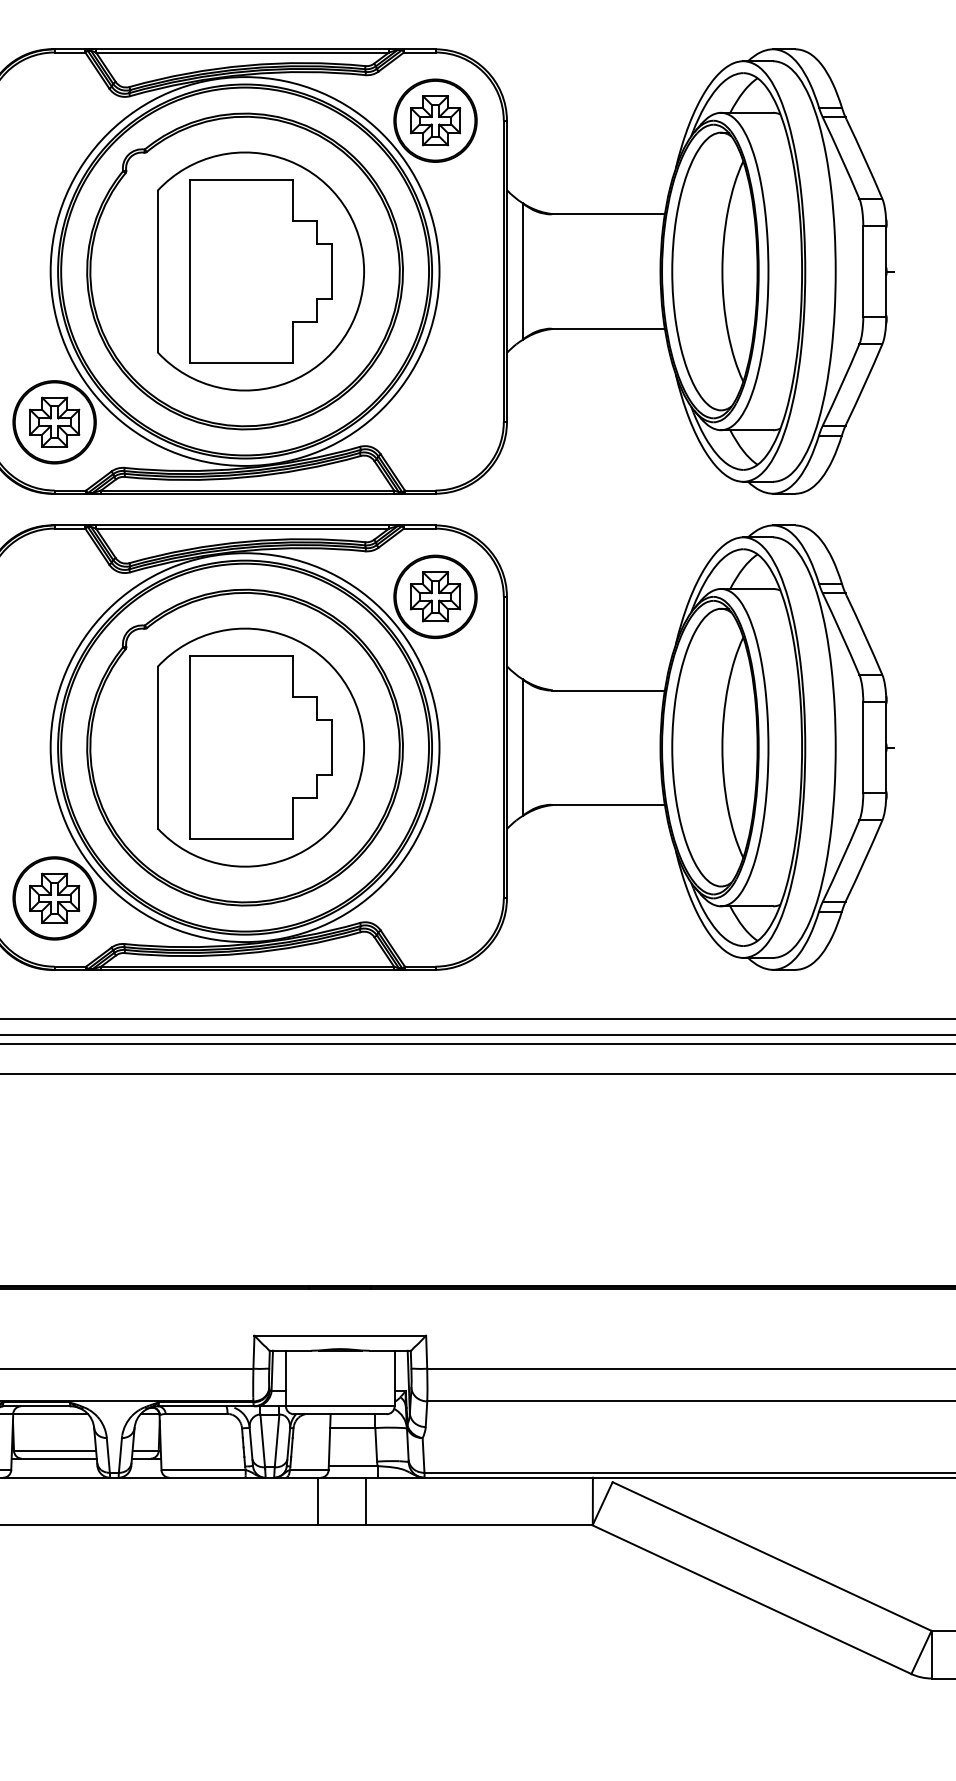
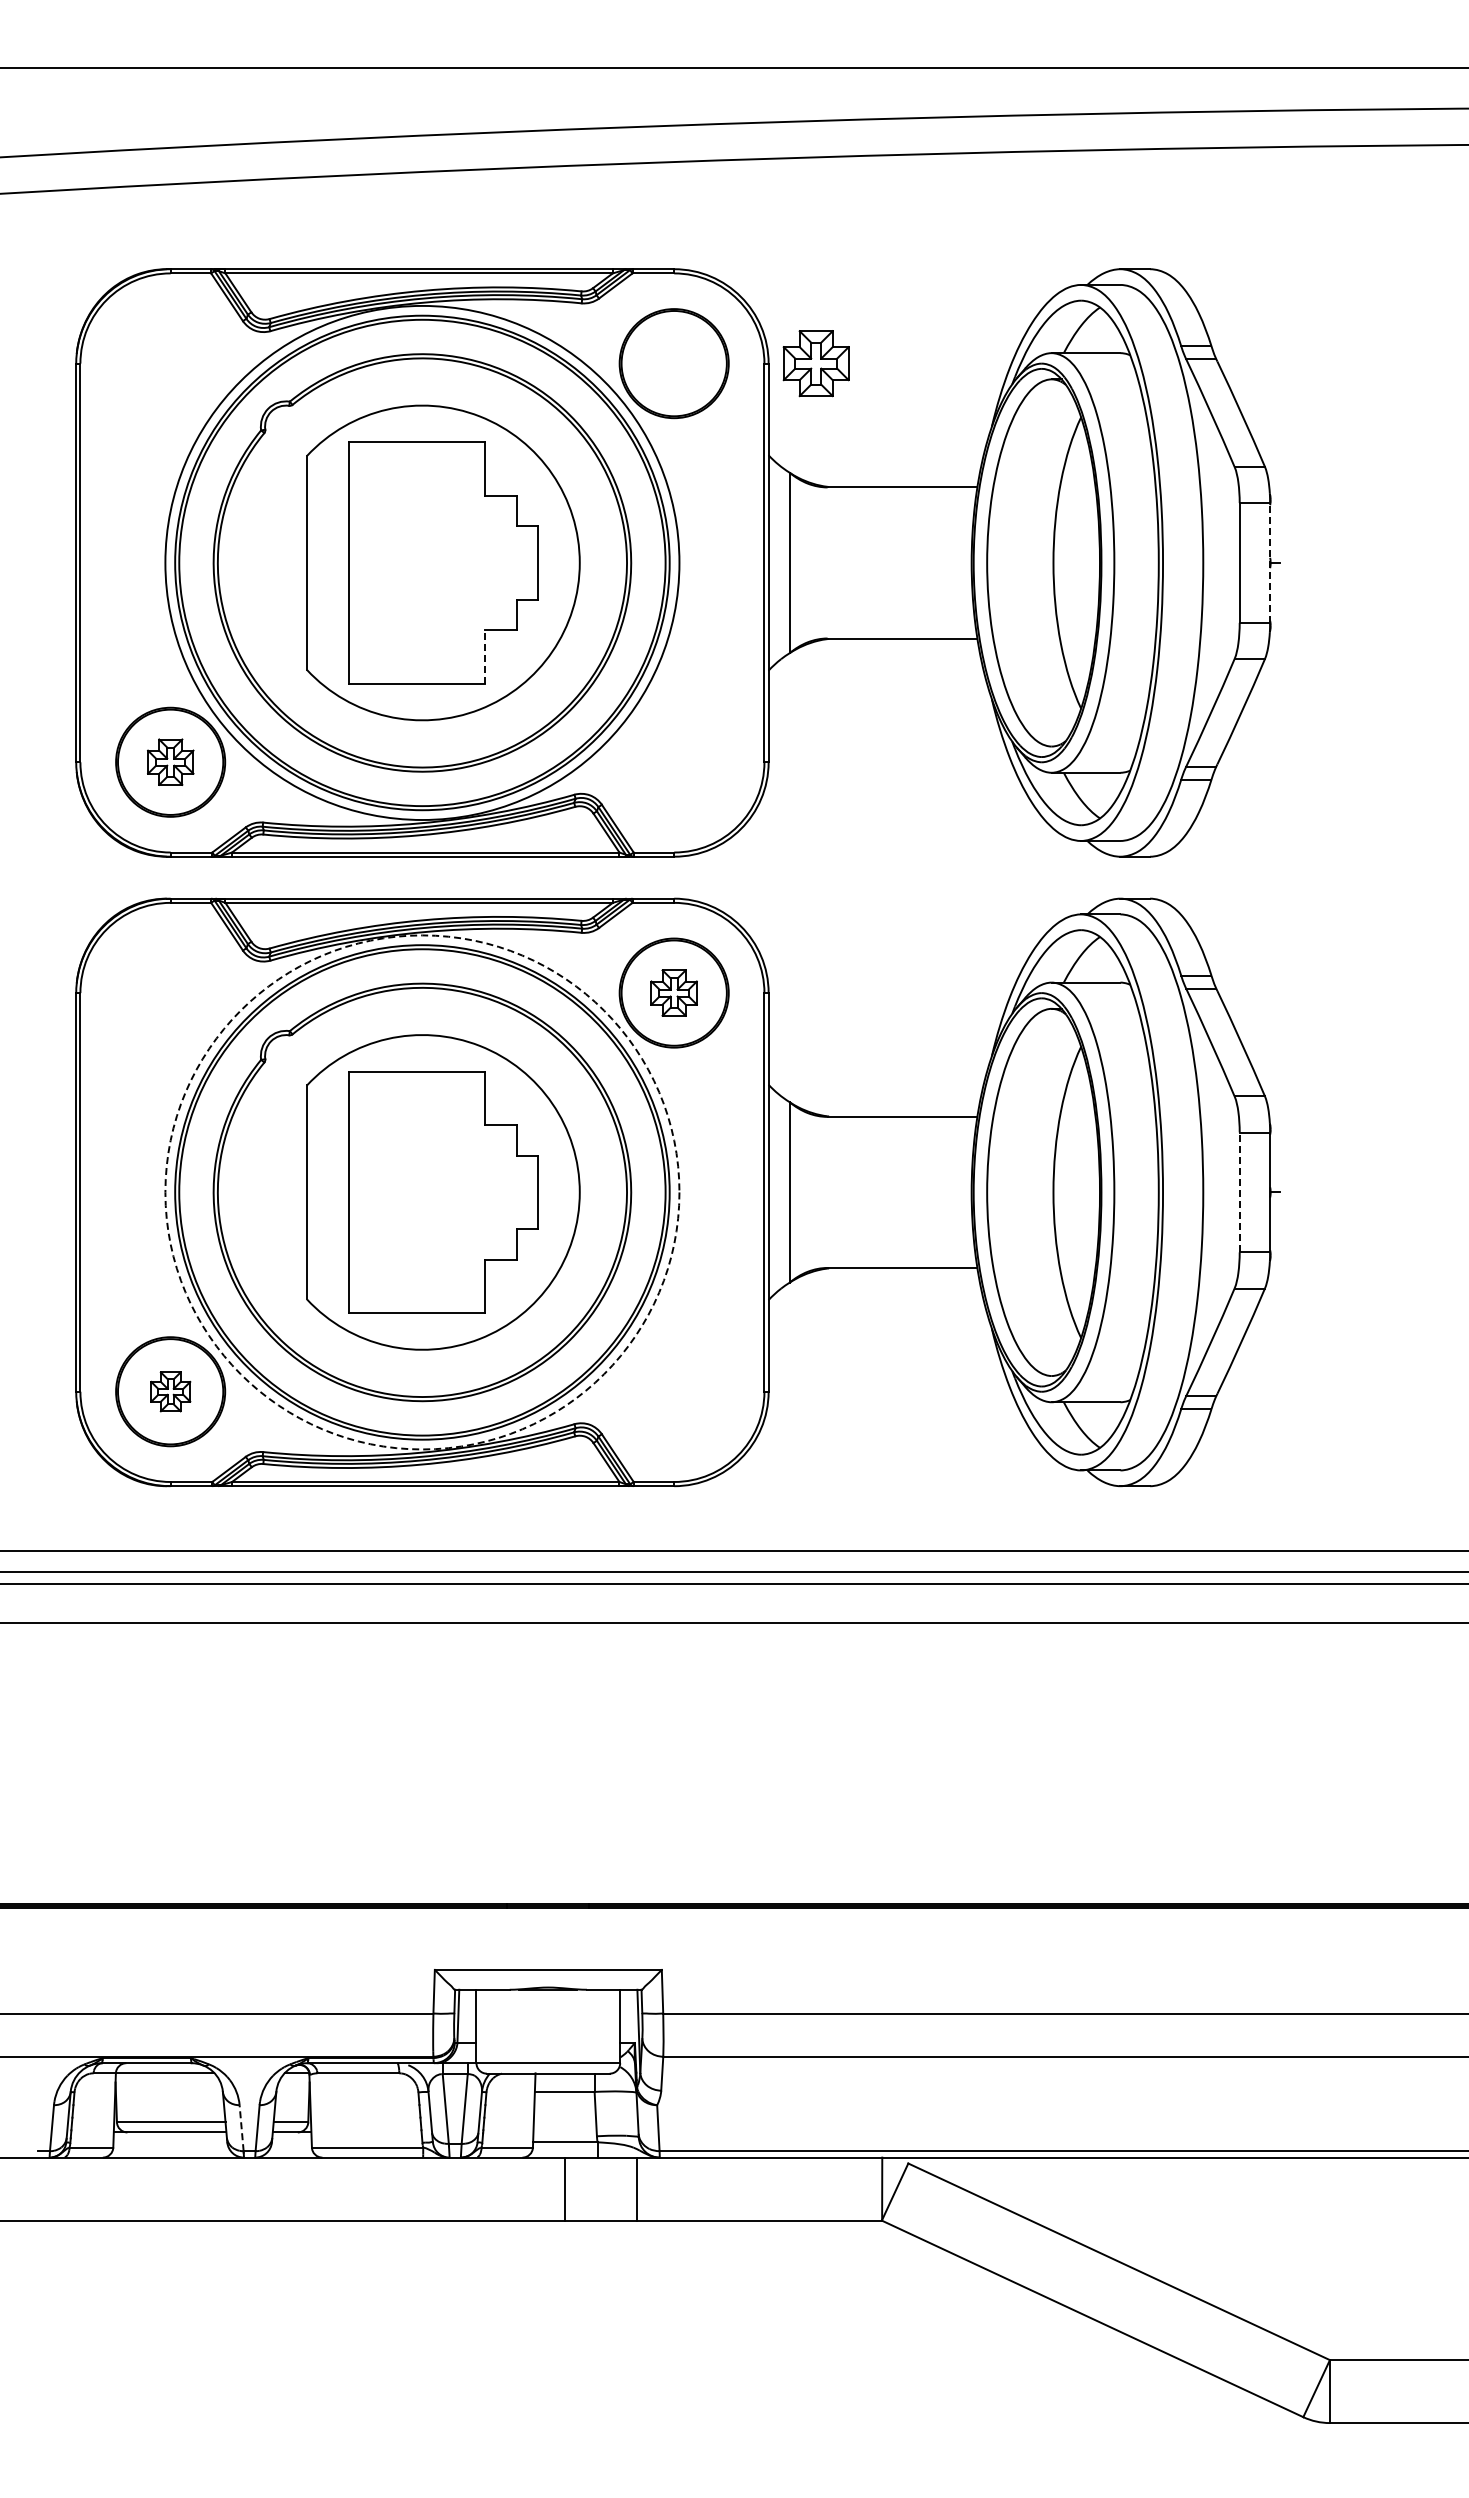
part: (434, 120) -> (815, 363), moved
line: (886, 271) -> (1270, 562), solid -> dashed
line: (292, 342) -> (485, 656), solid -> dashed
part: (54, 421) -> (170, 761), size x0.7
part: (434, 596) -> (673, 992), size x0.7
circle: (245, 747) -> (422, 1192), solid -> dashed
line: (863, 747) -> (1239, 1192), solid -> dashed
part: (54, 898) -> (170, 1391), size x0.6
line: (108, 1454) -> (241, 2127), solid -> dashed
line: (318, 1501) -> (565, 2188), moved
line: (366, 1501) -> (637, 2188), moved

